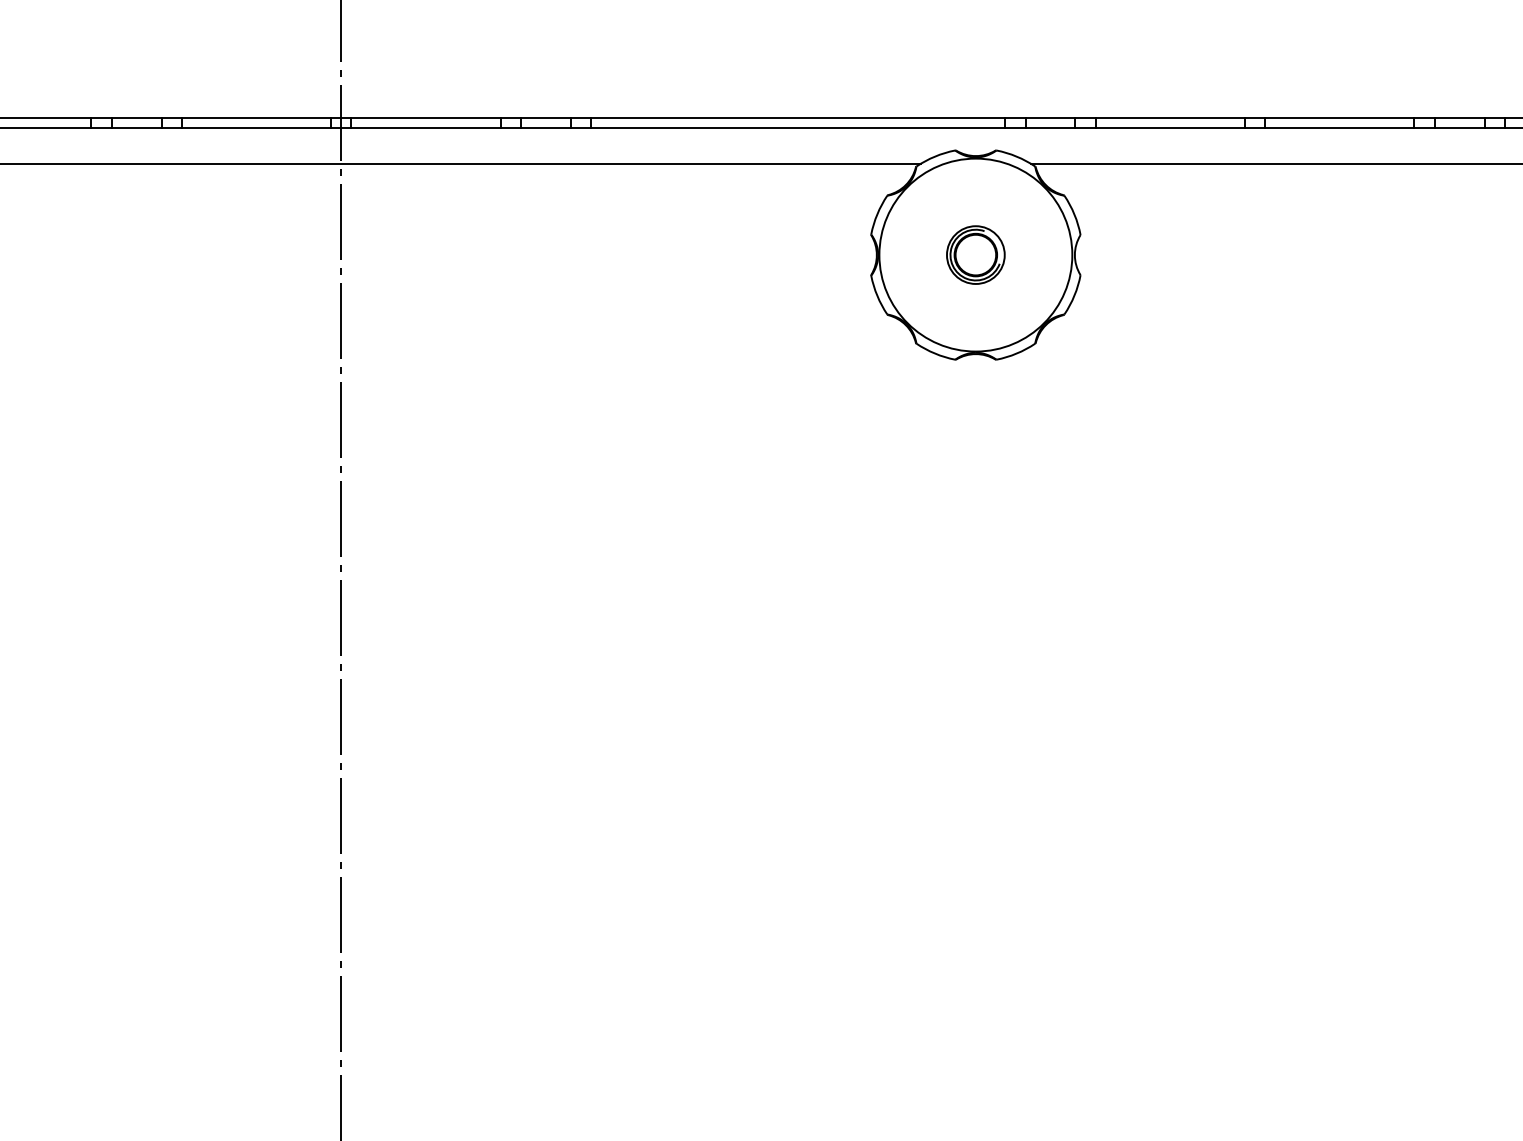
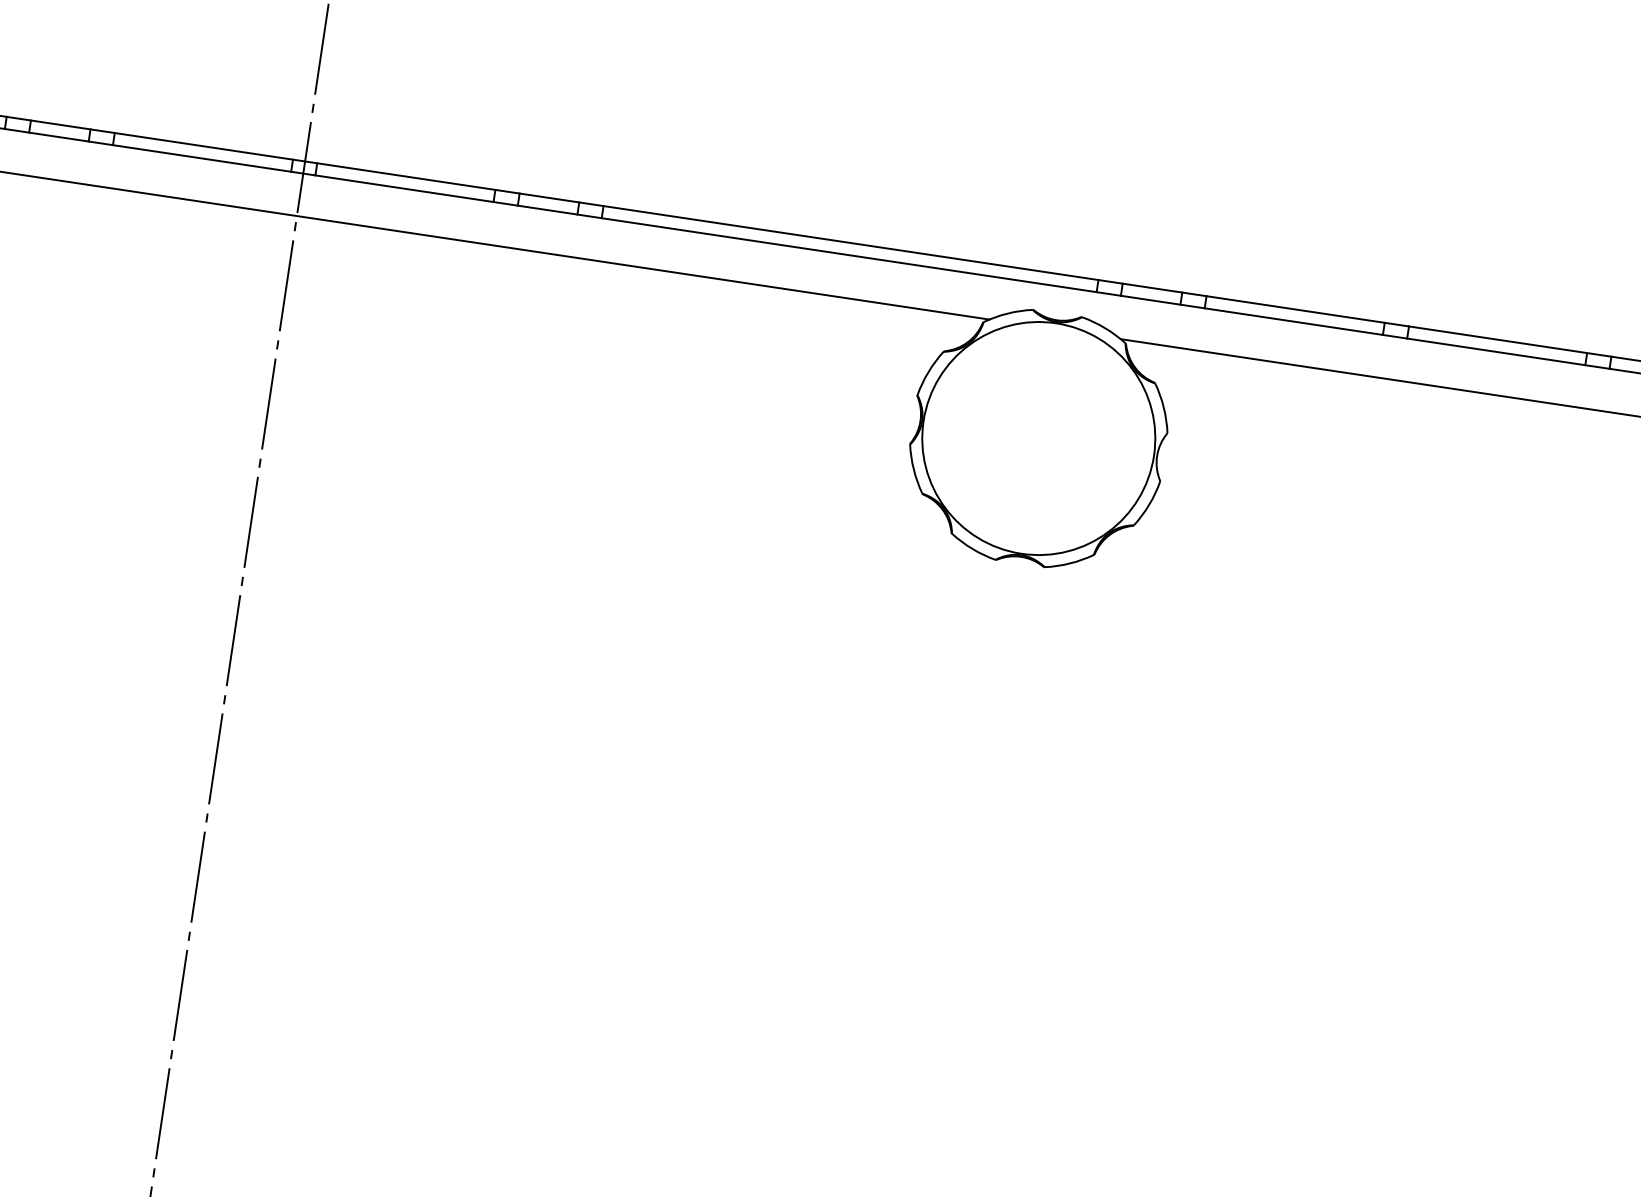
part: (975, 254) -> (1038, 437), removed

